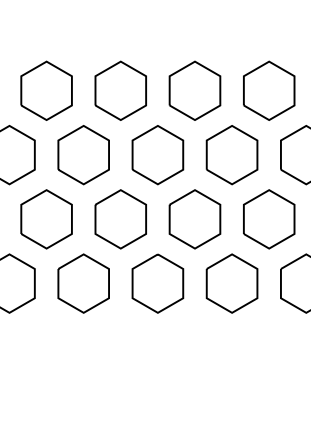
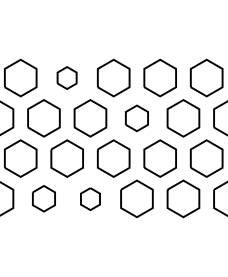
part: (119, 89) -> (66, 77), size x0.6
part: (231, 155) -> (136, 118), size x0.7
part: (82, 282) -> (43, 198), size x0.7
part: (157, 284) -> (90, 199), size x0.6

